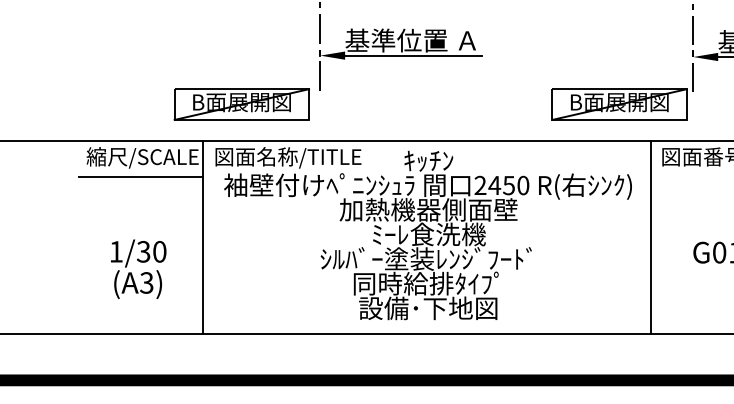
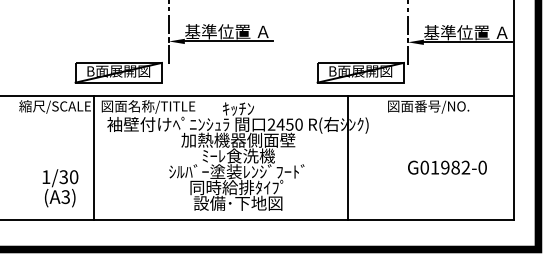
line: (140, 177) -> (53, 119), removed
line: (650, 236) -> (347, 157), moved
text: (138, 269) -> (60, 188), moved

